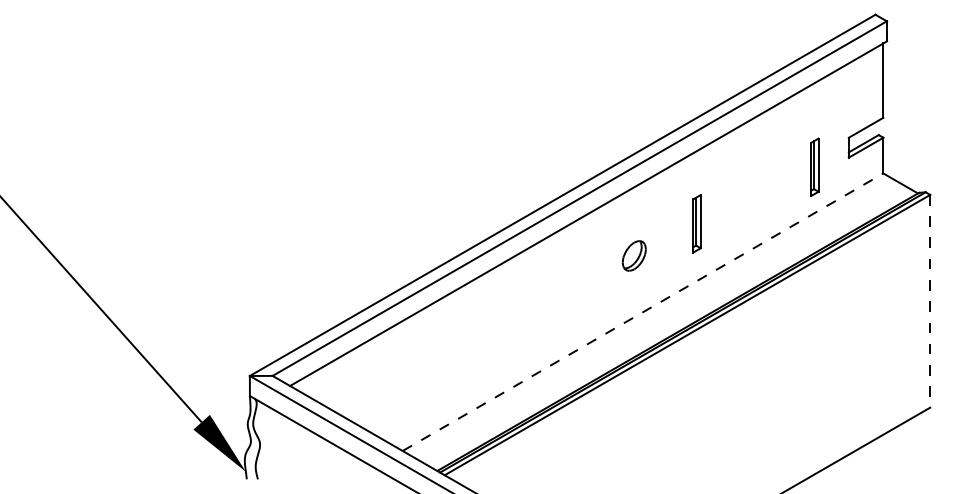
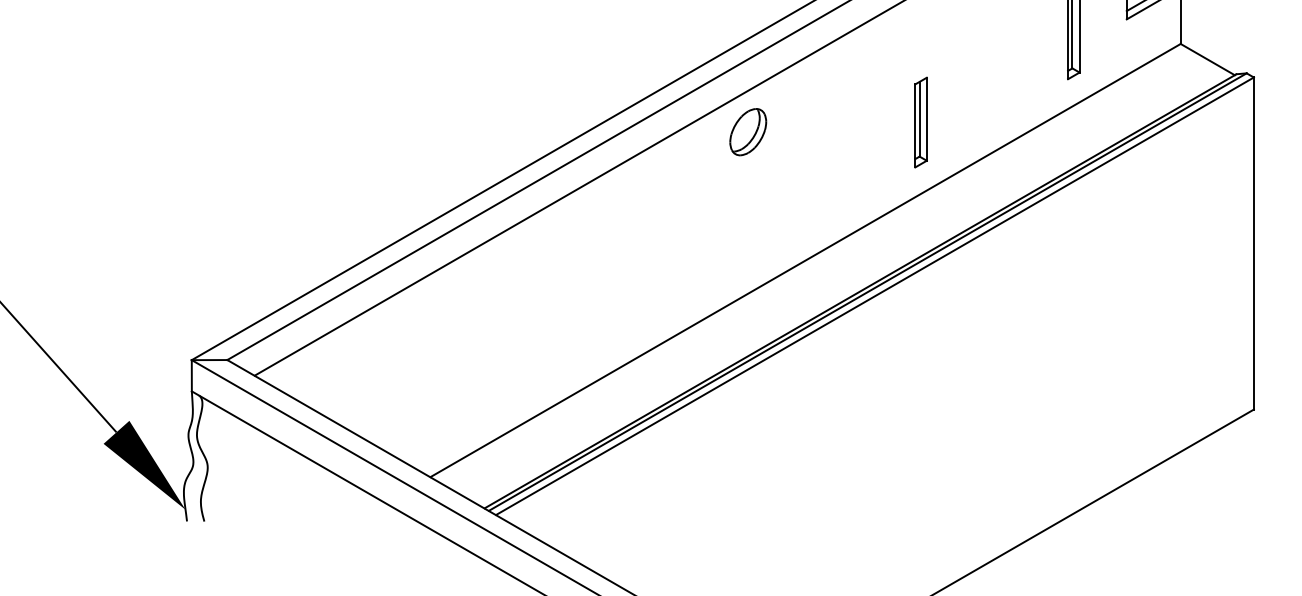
part: (696, 223) -> (920, 122), moved
part: (634, 255) -> (748, 131), moved
line: (930, 301) -> (1254, 243), dashed -> solid
line: (643, 311) -> (806, 259), dashed -> solid

